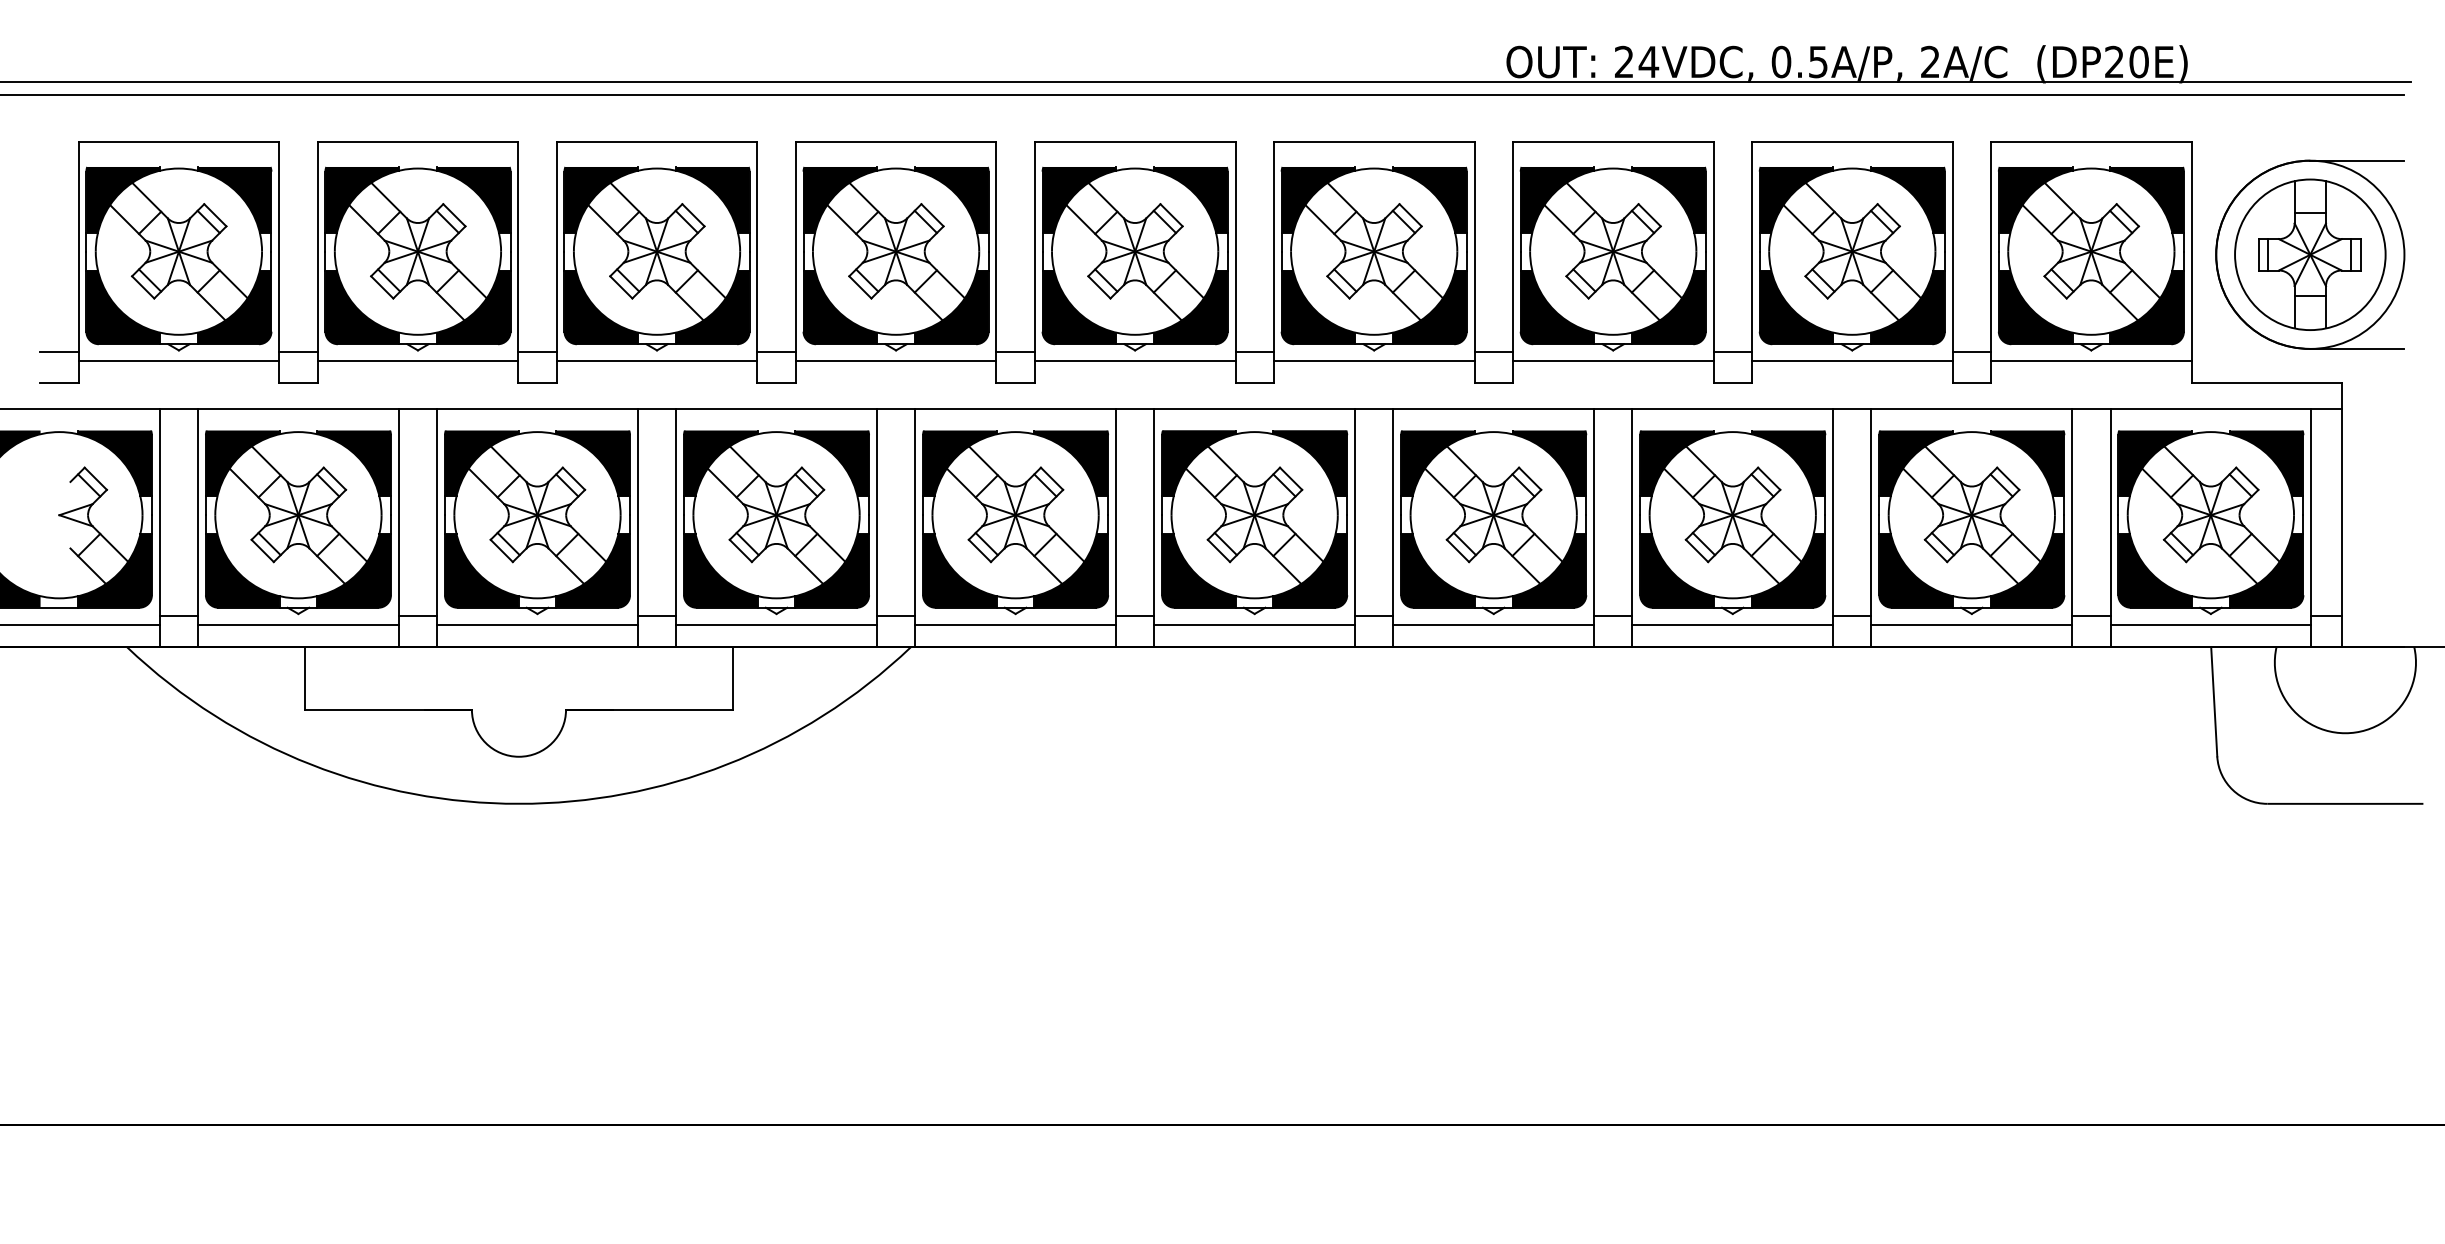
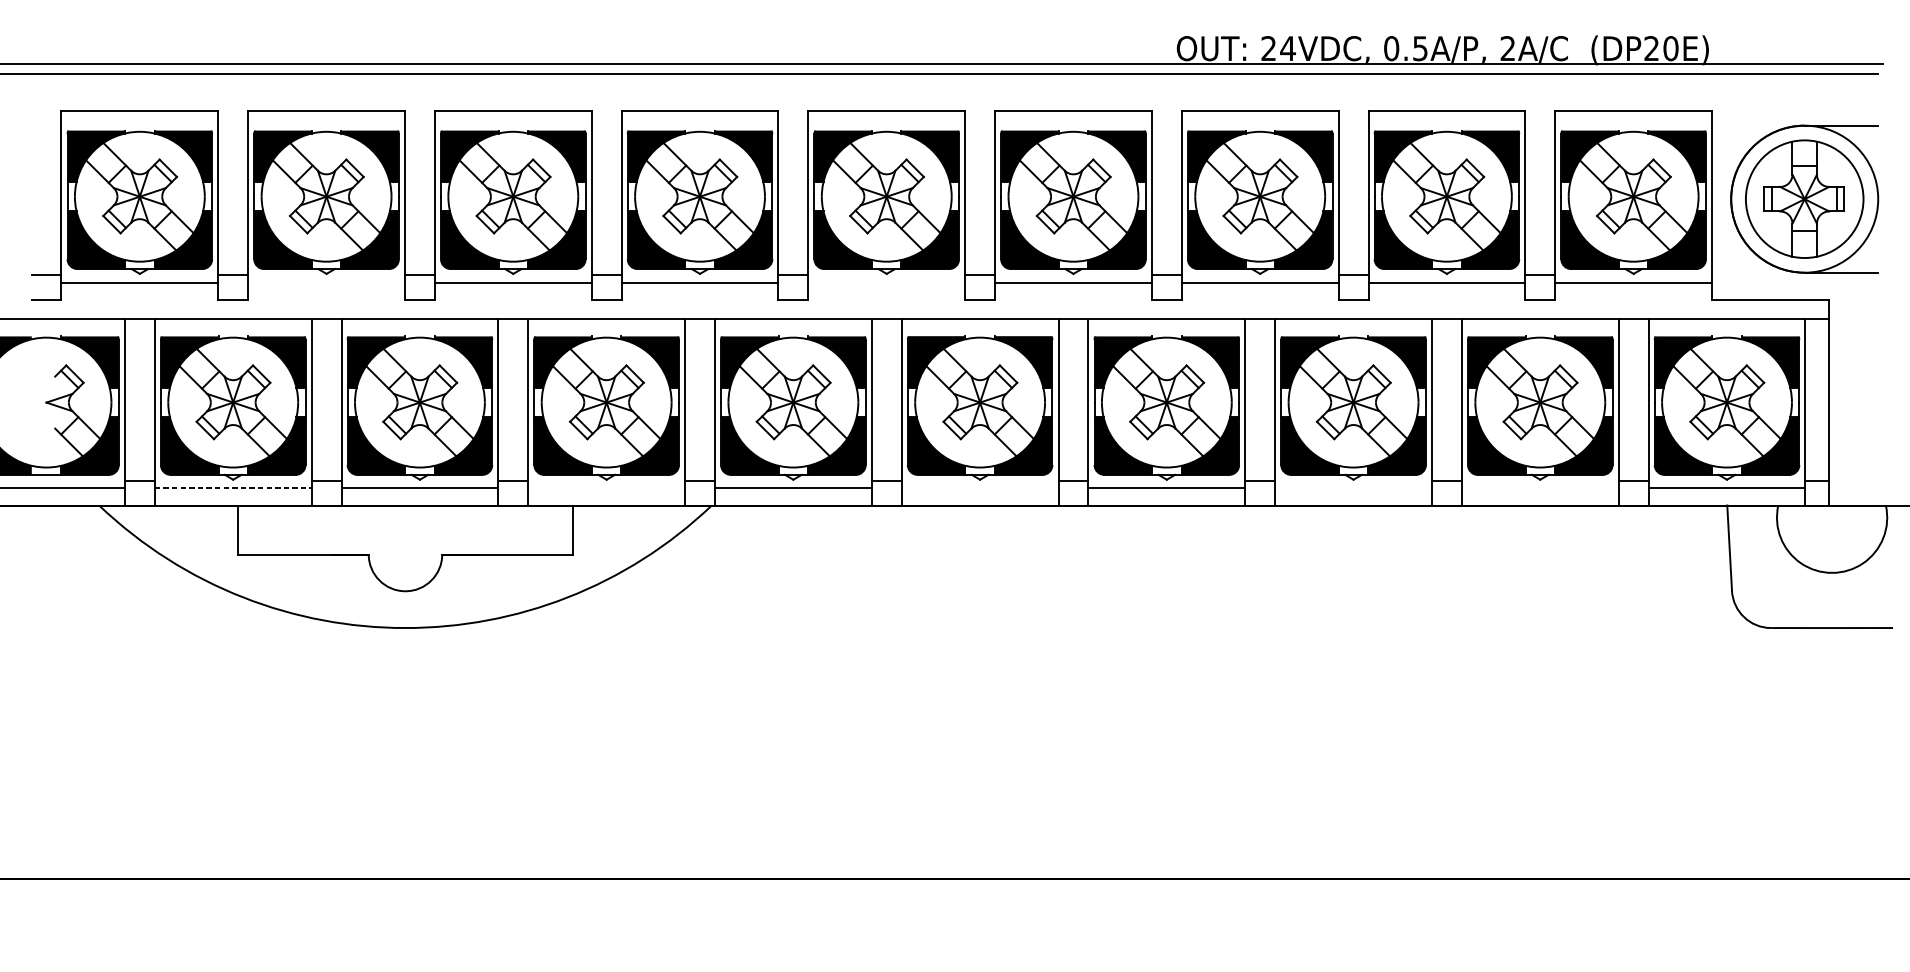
line: (417, 361) -> (326, 282), removed
line: (1134, 361) -> (886, 282), removed
line: (298, 625) -> (233, 488), solid -> dashed
line: (776, 625) -> (606, 488), removed
line: (1254, 625) -> (979, 488), removed
line: (1732, 625) -> (1353, 488), removed
line: (1971, 625) -> (1540, 488), removed

